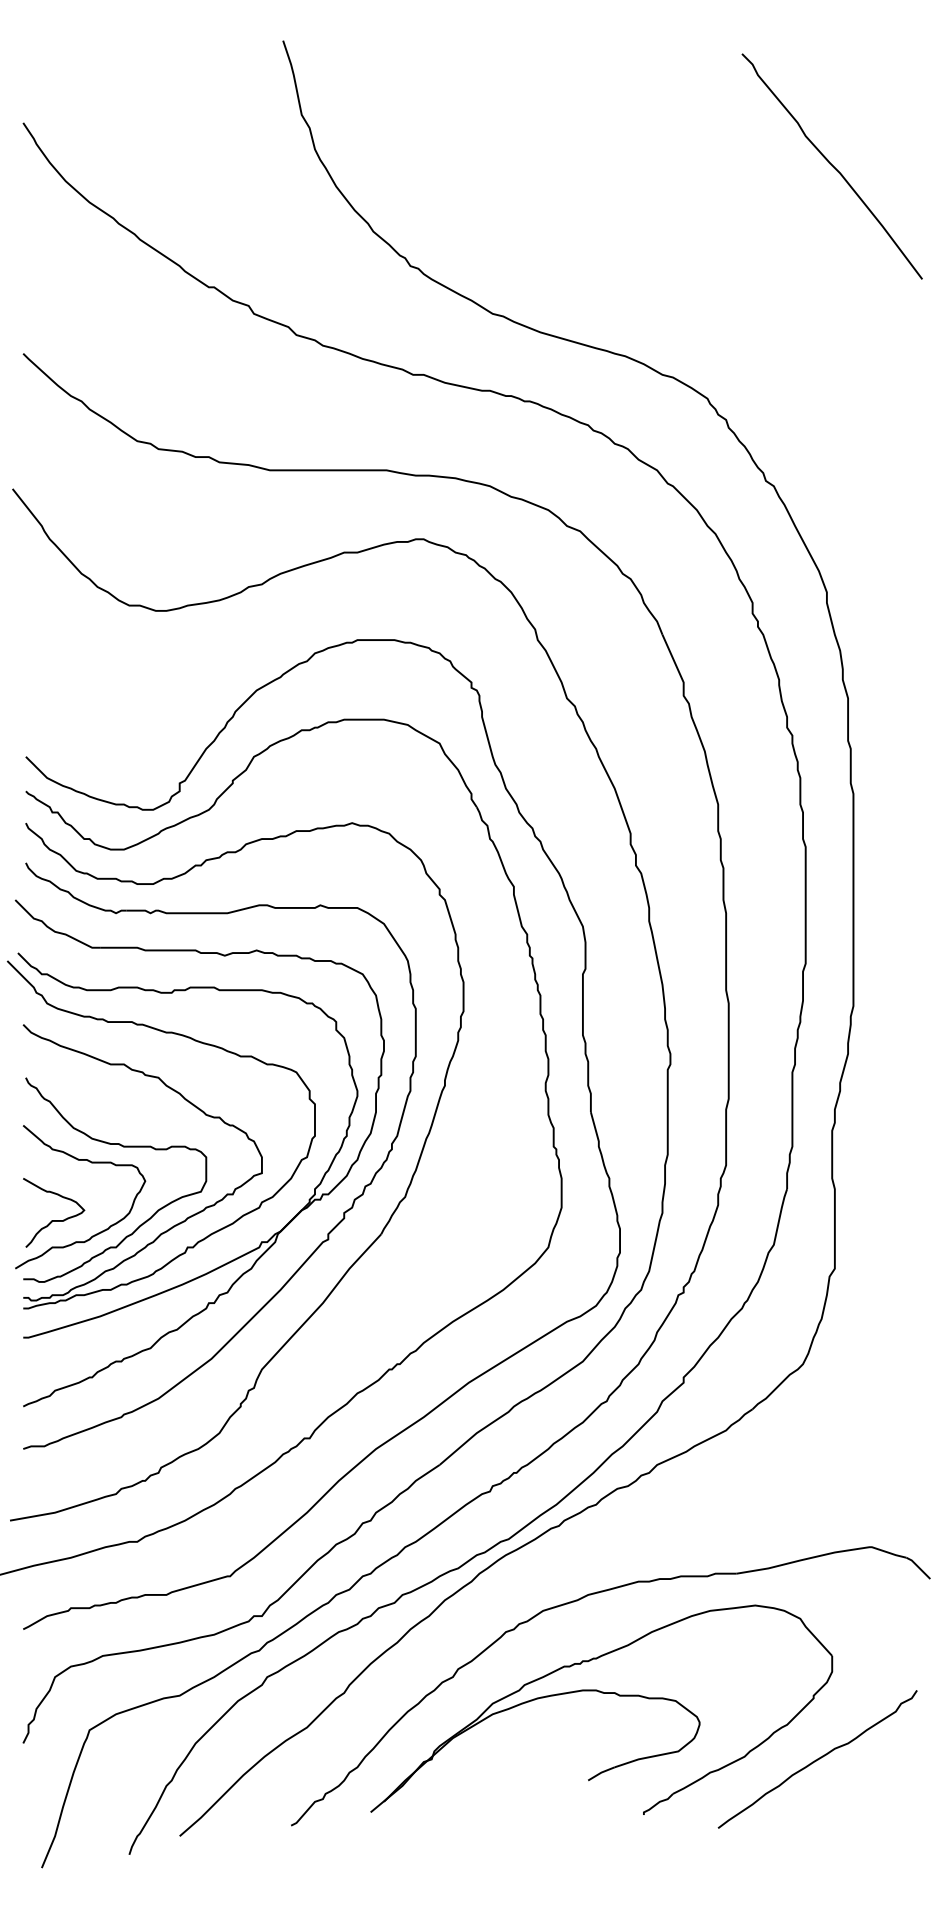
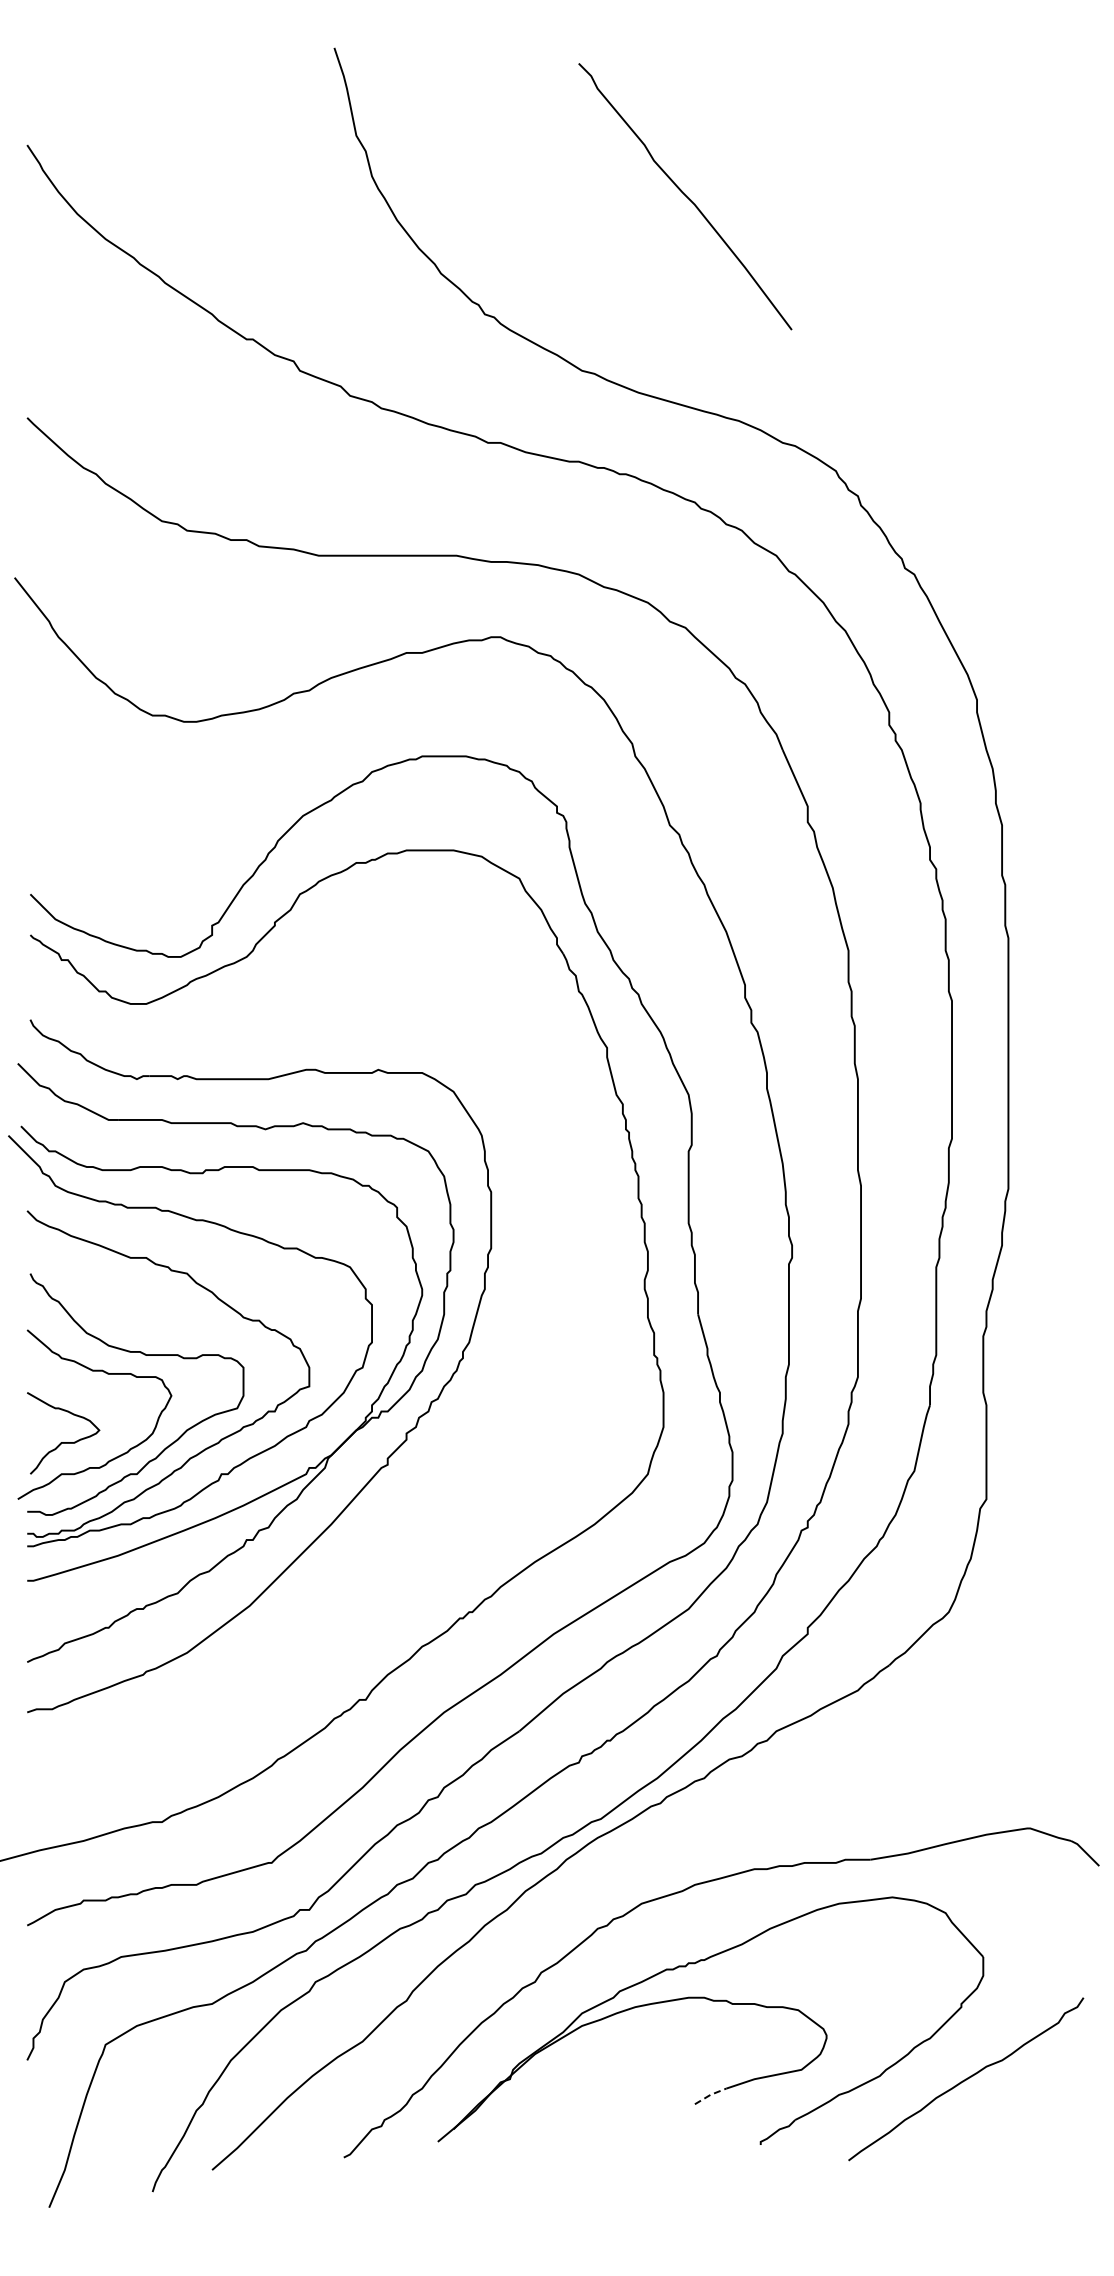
curve: (832, 166) -> (685, 196), moved
part: (346, 1270) -> (409, 1501), removed
line: (601, 1772) -> (710, 2094), solid -> dashed

